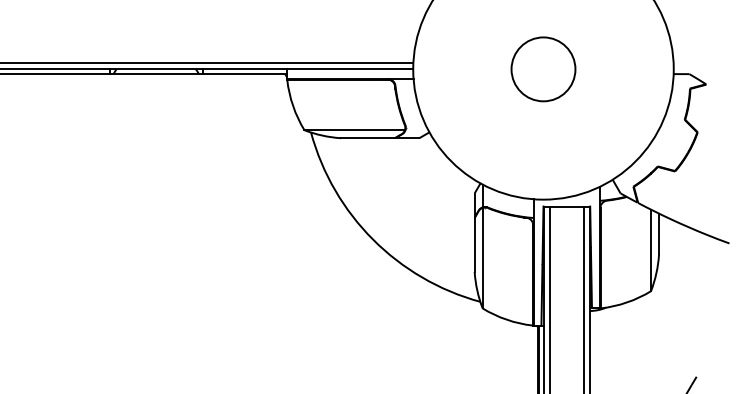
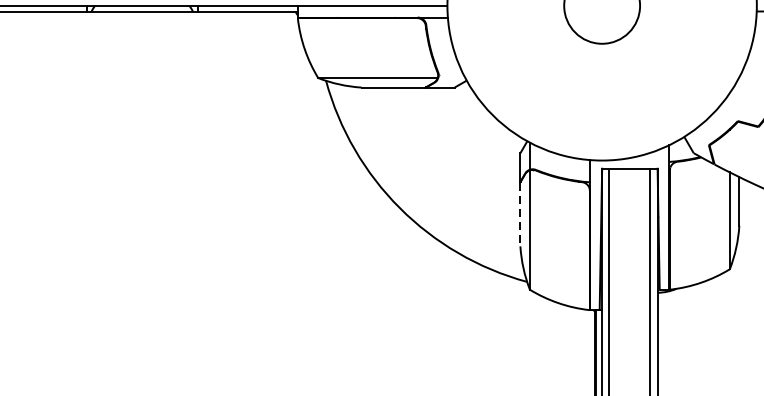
line: (474, 245) -> (520, 215), solid -> dashed

